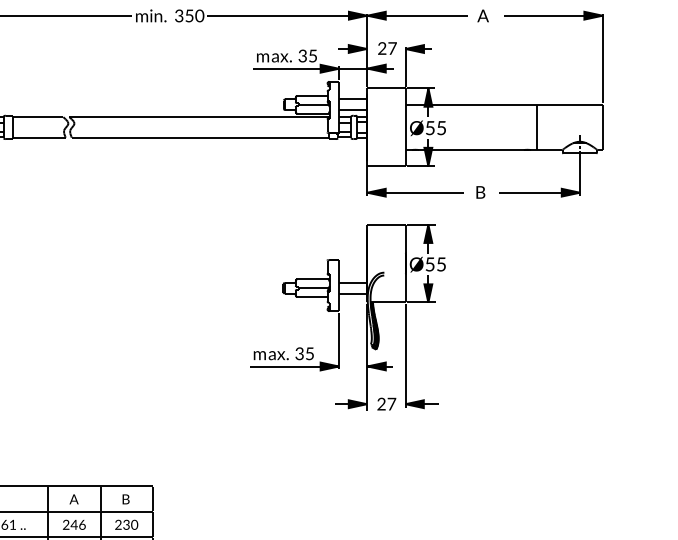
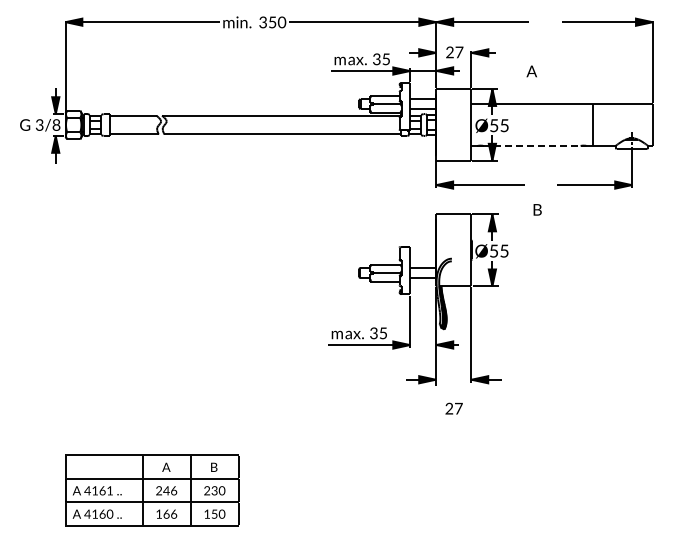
text: (482, 16) -> (531, 71), moved
line: (471, 149) -> (532, 145), solid -> dashed
text: (480, 192) -> (537, 209), moved
text: (386, 403) -> (453, 408), moved

